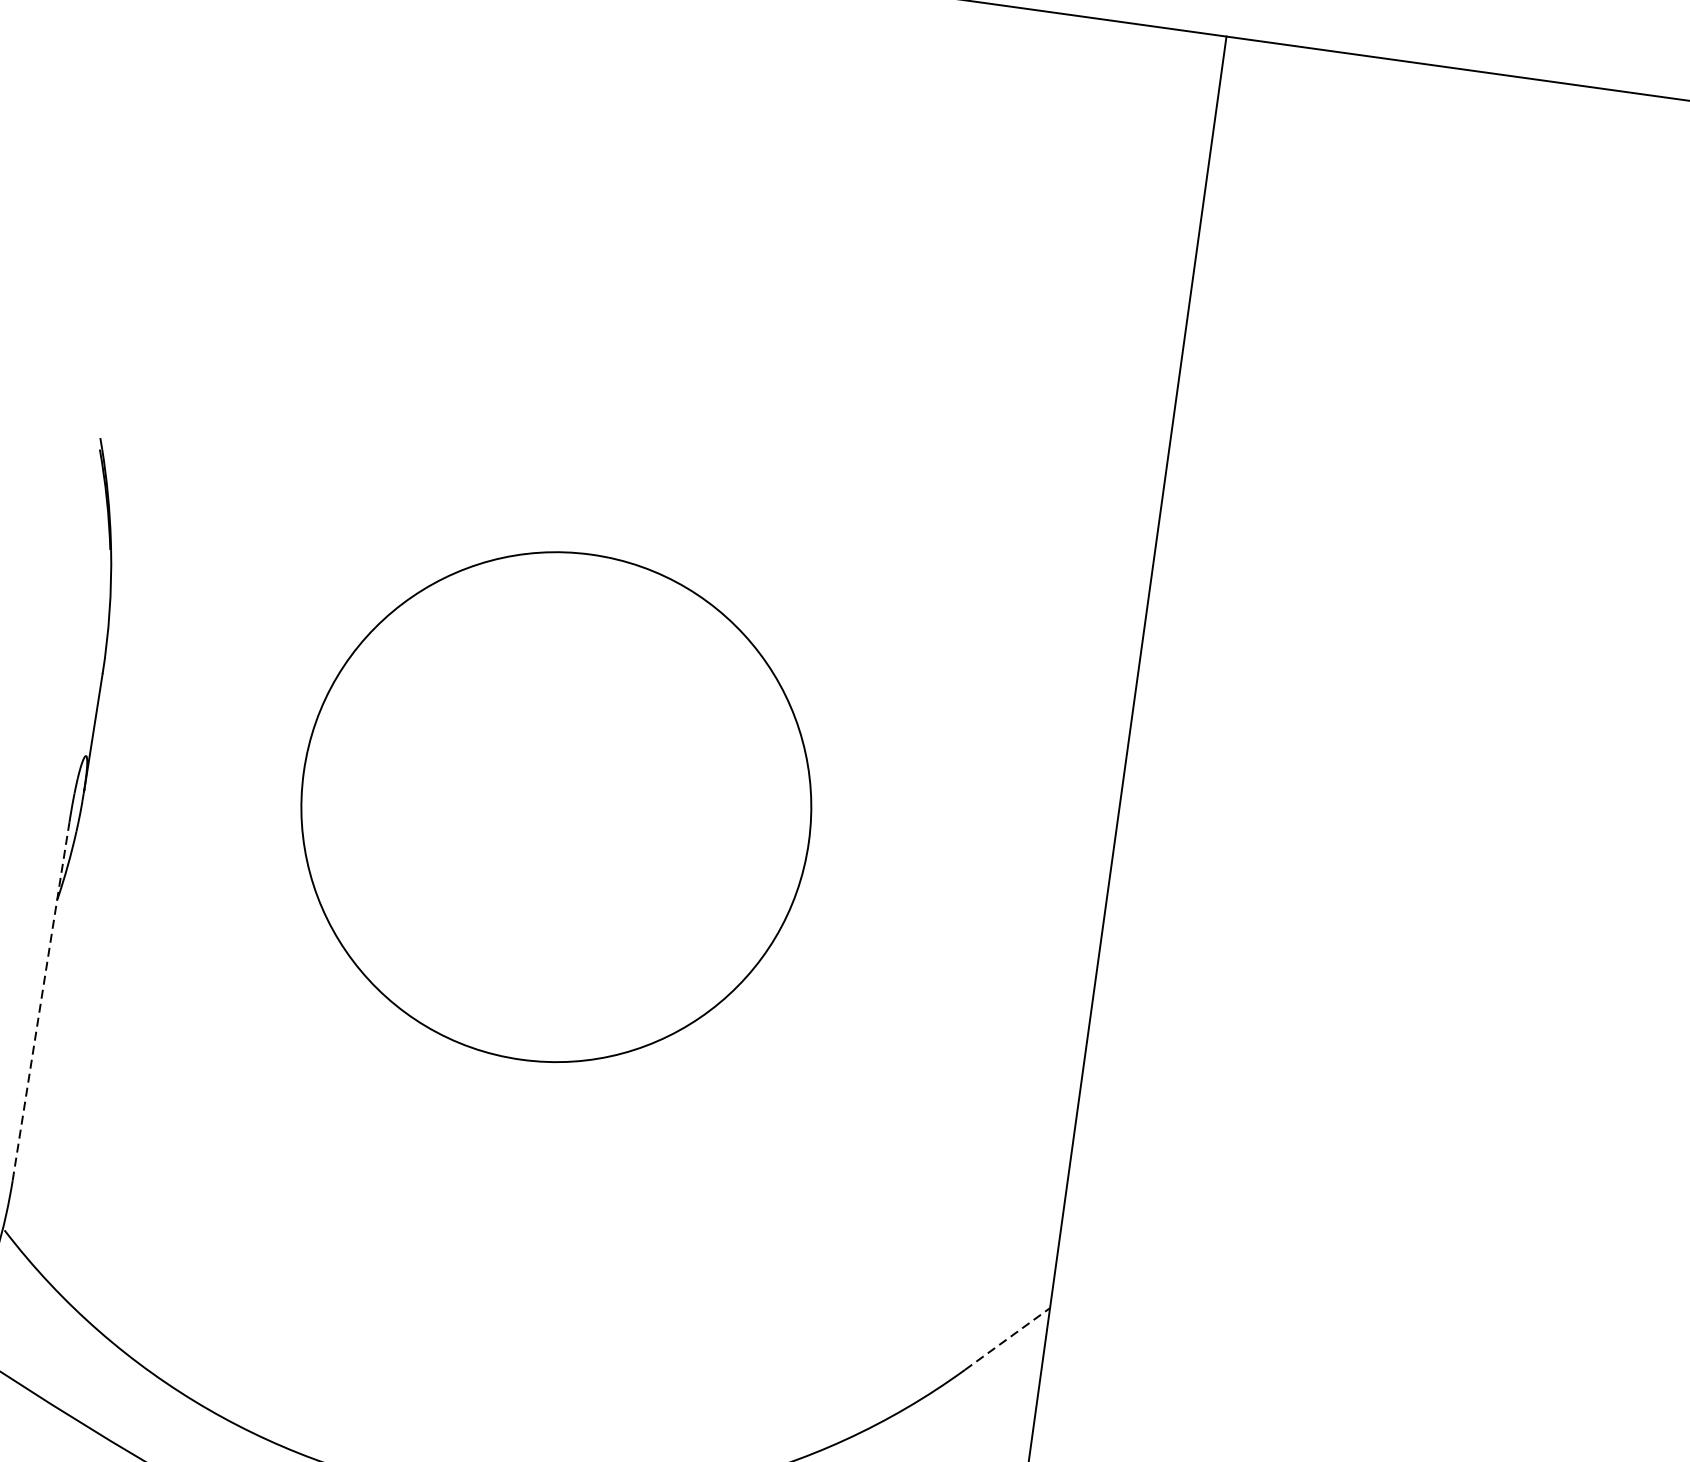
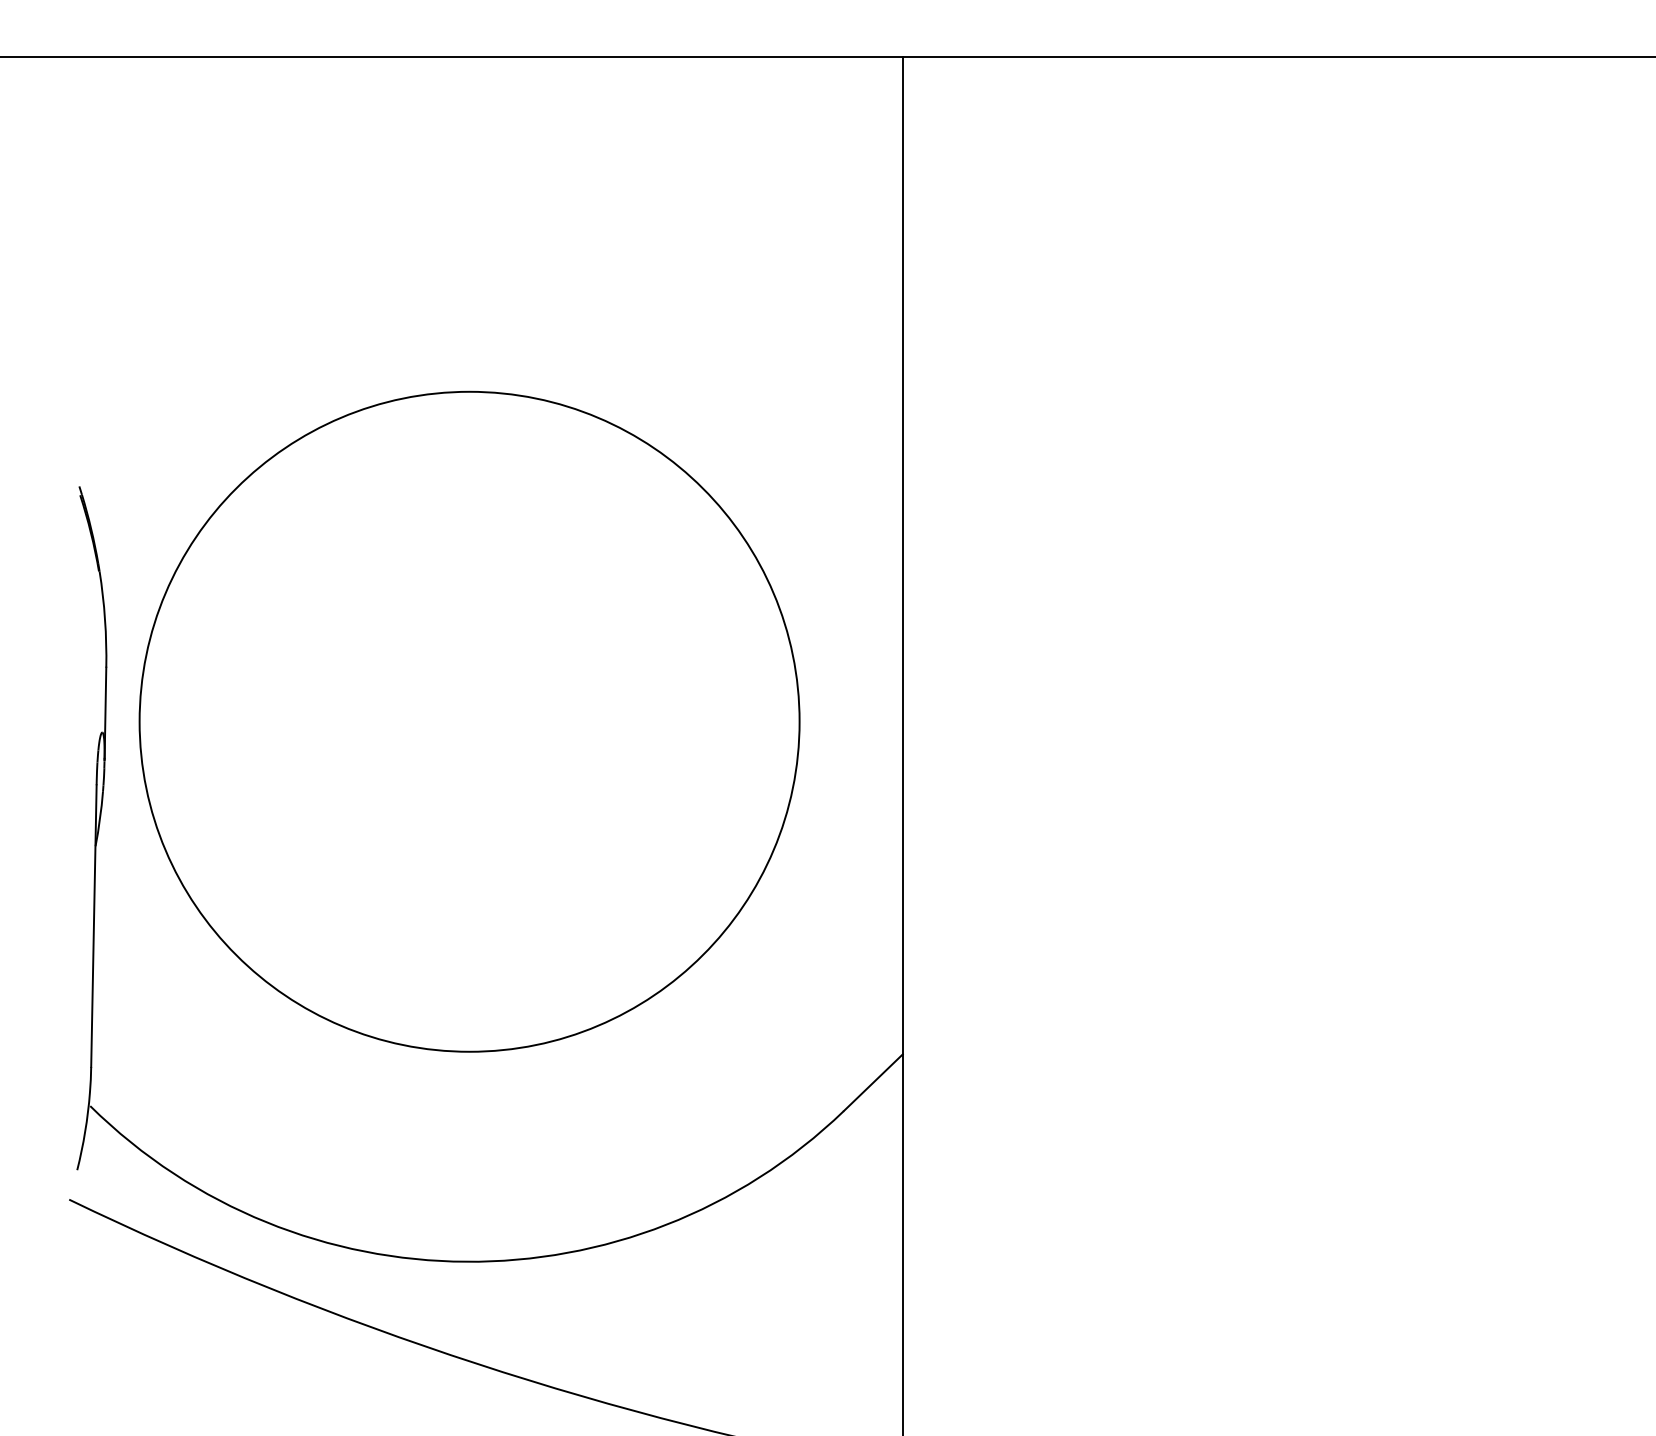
circle: (556, 806) -> (469, 721), size x1.67
line: (40, 1001) -> (93, 926), dashed -> solid
line: (1007, 1338) -> (873, 1082), dashed -> solid

